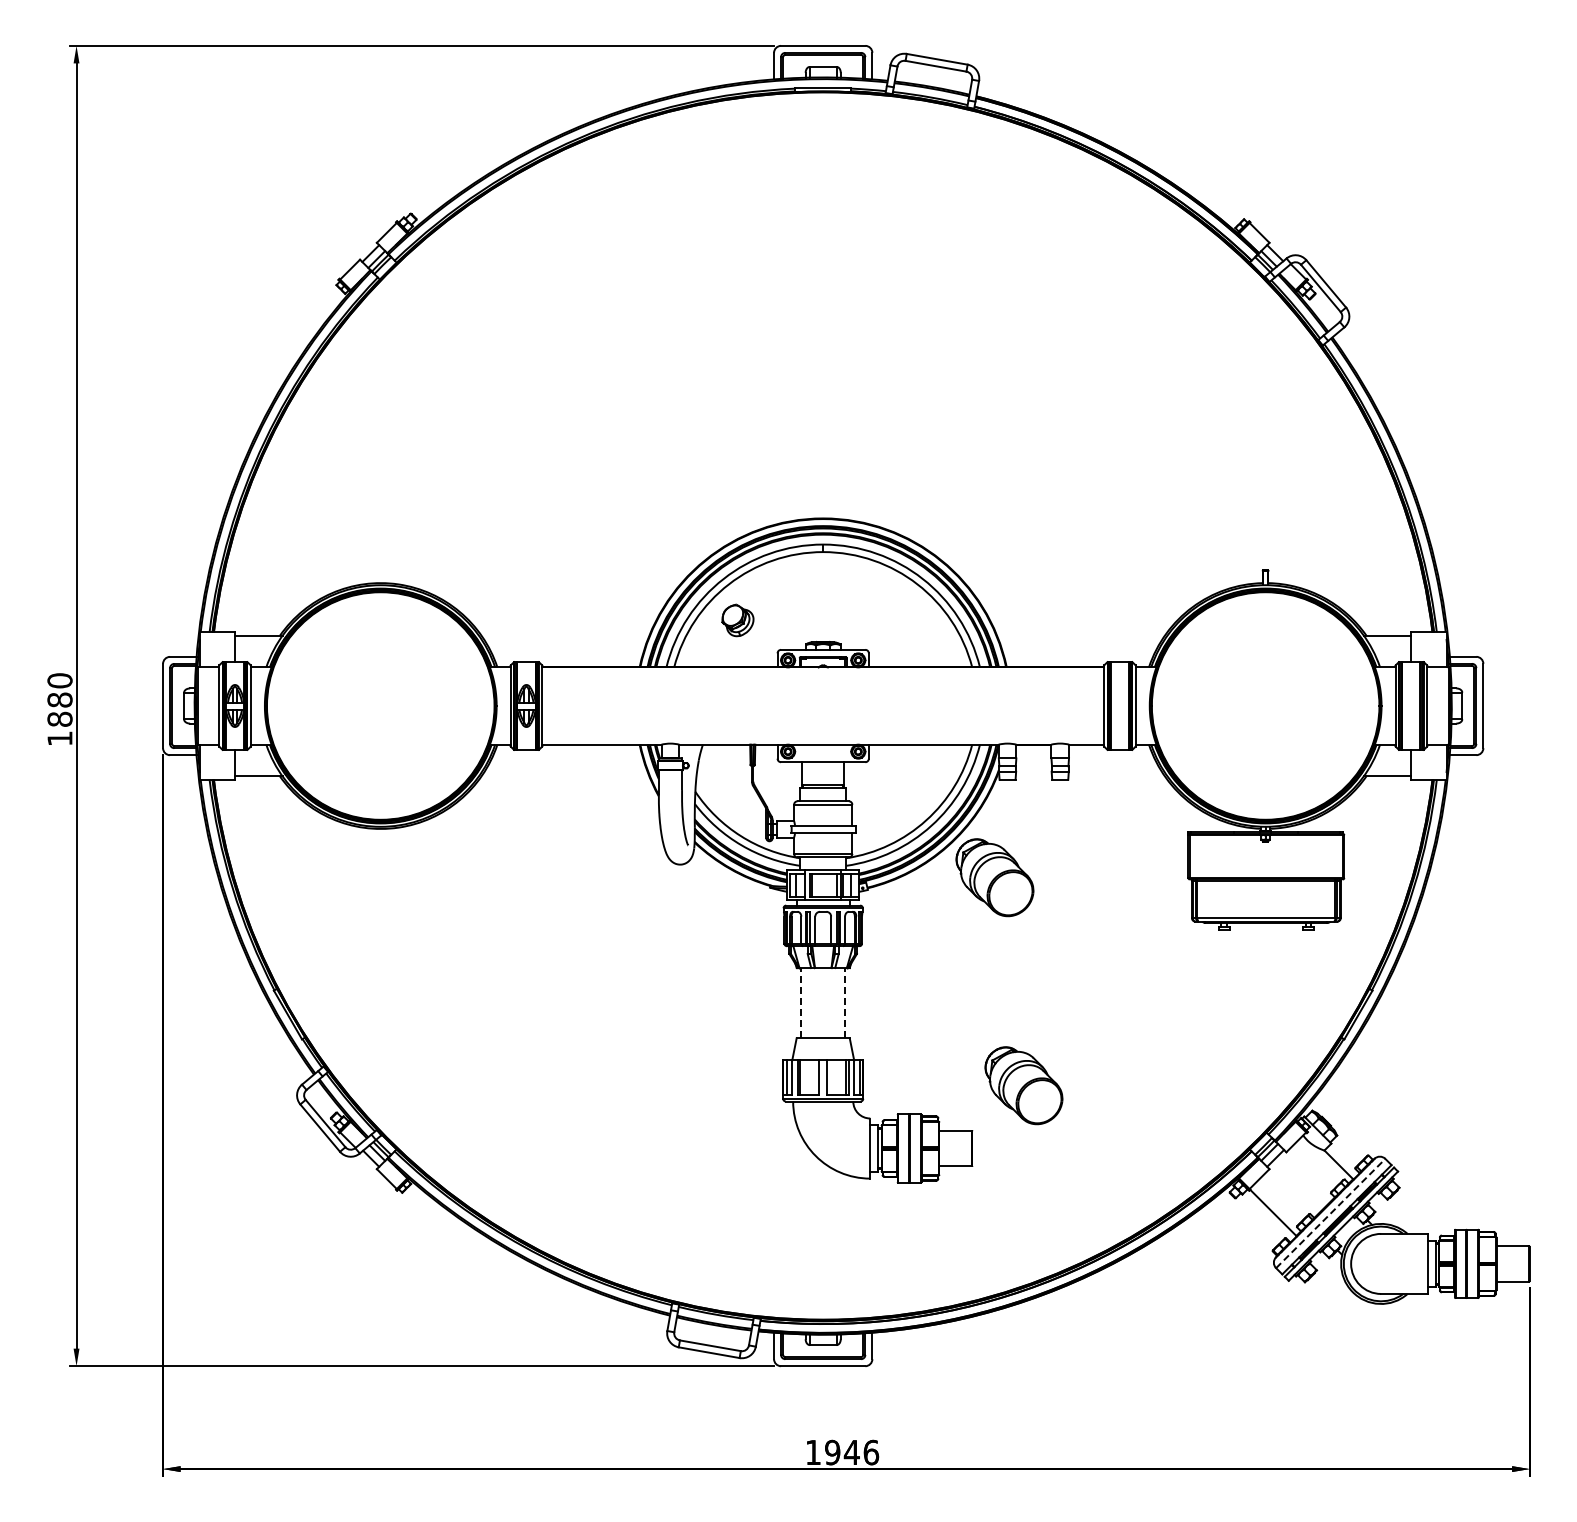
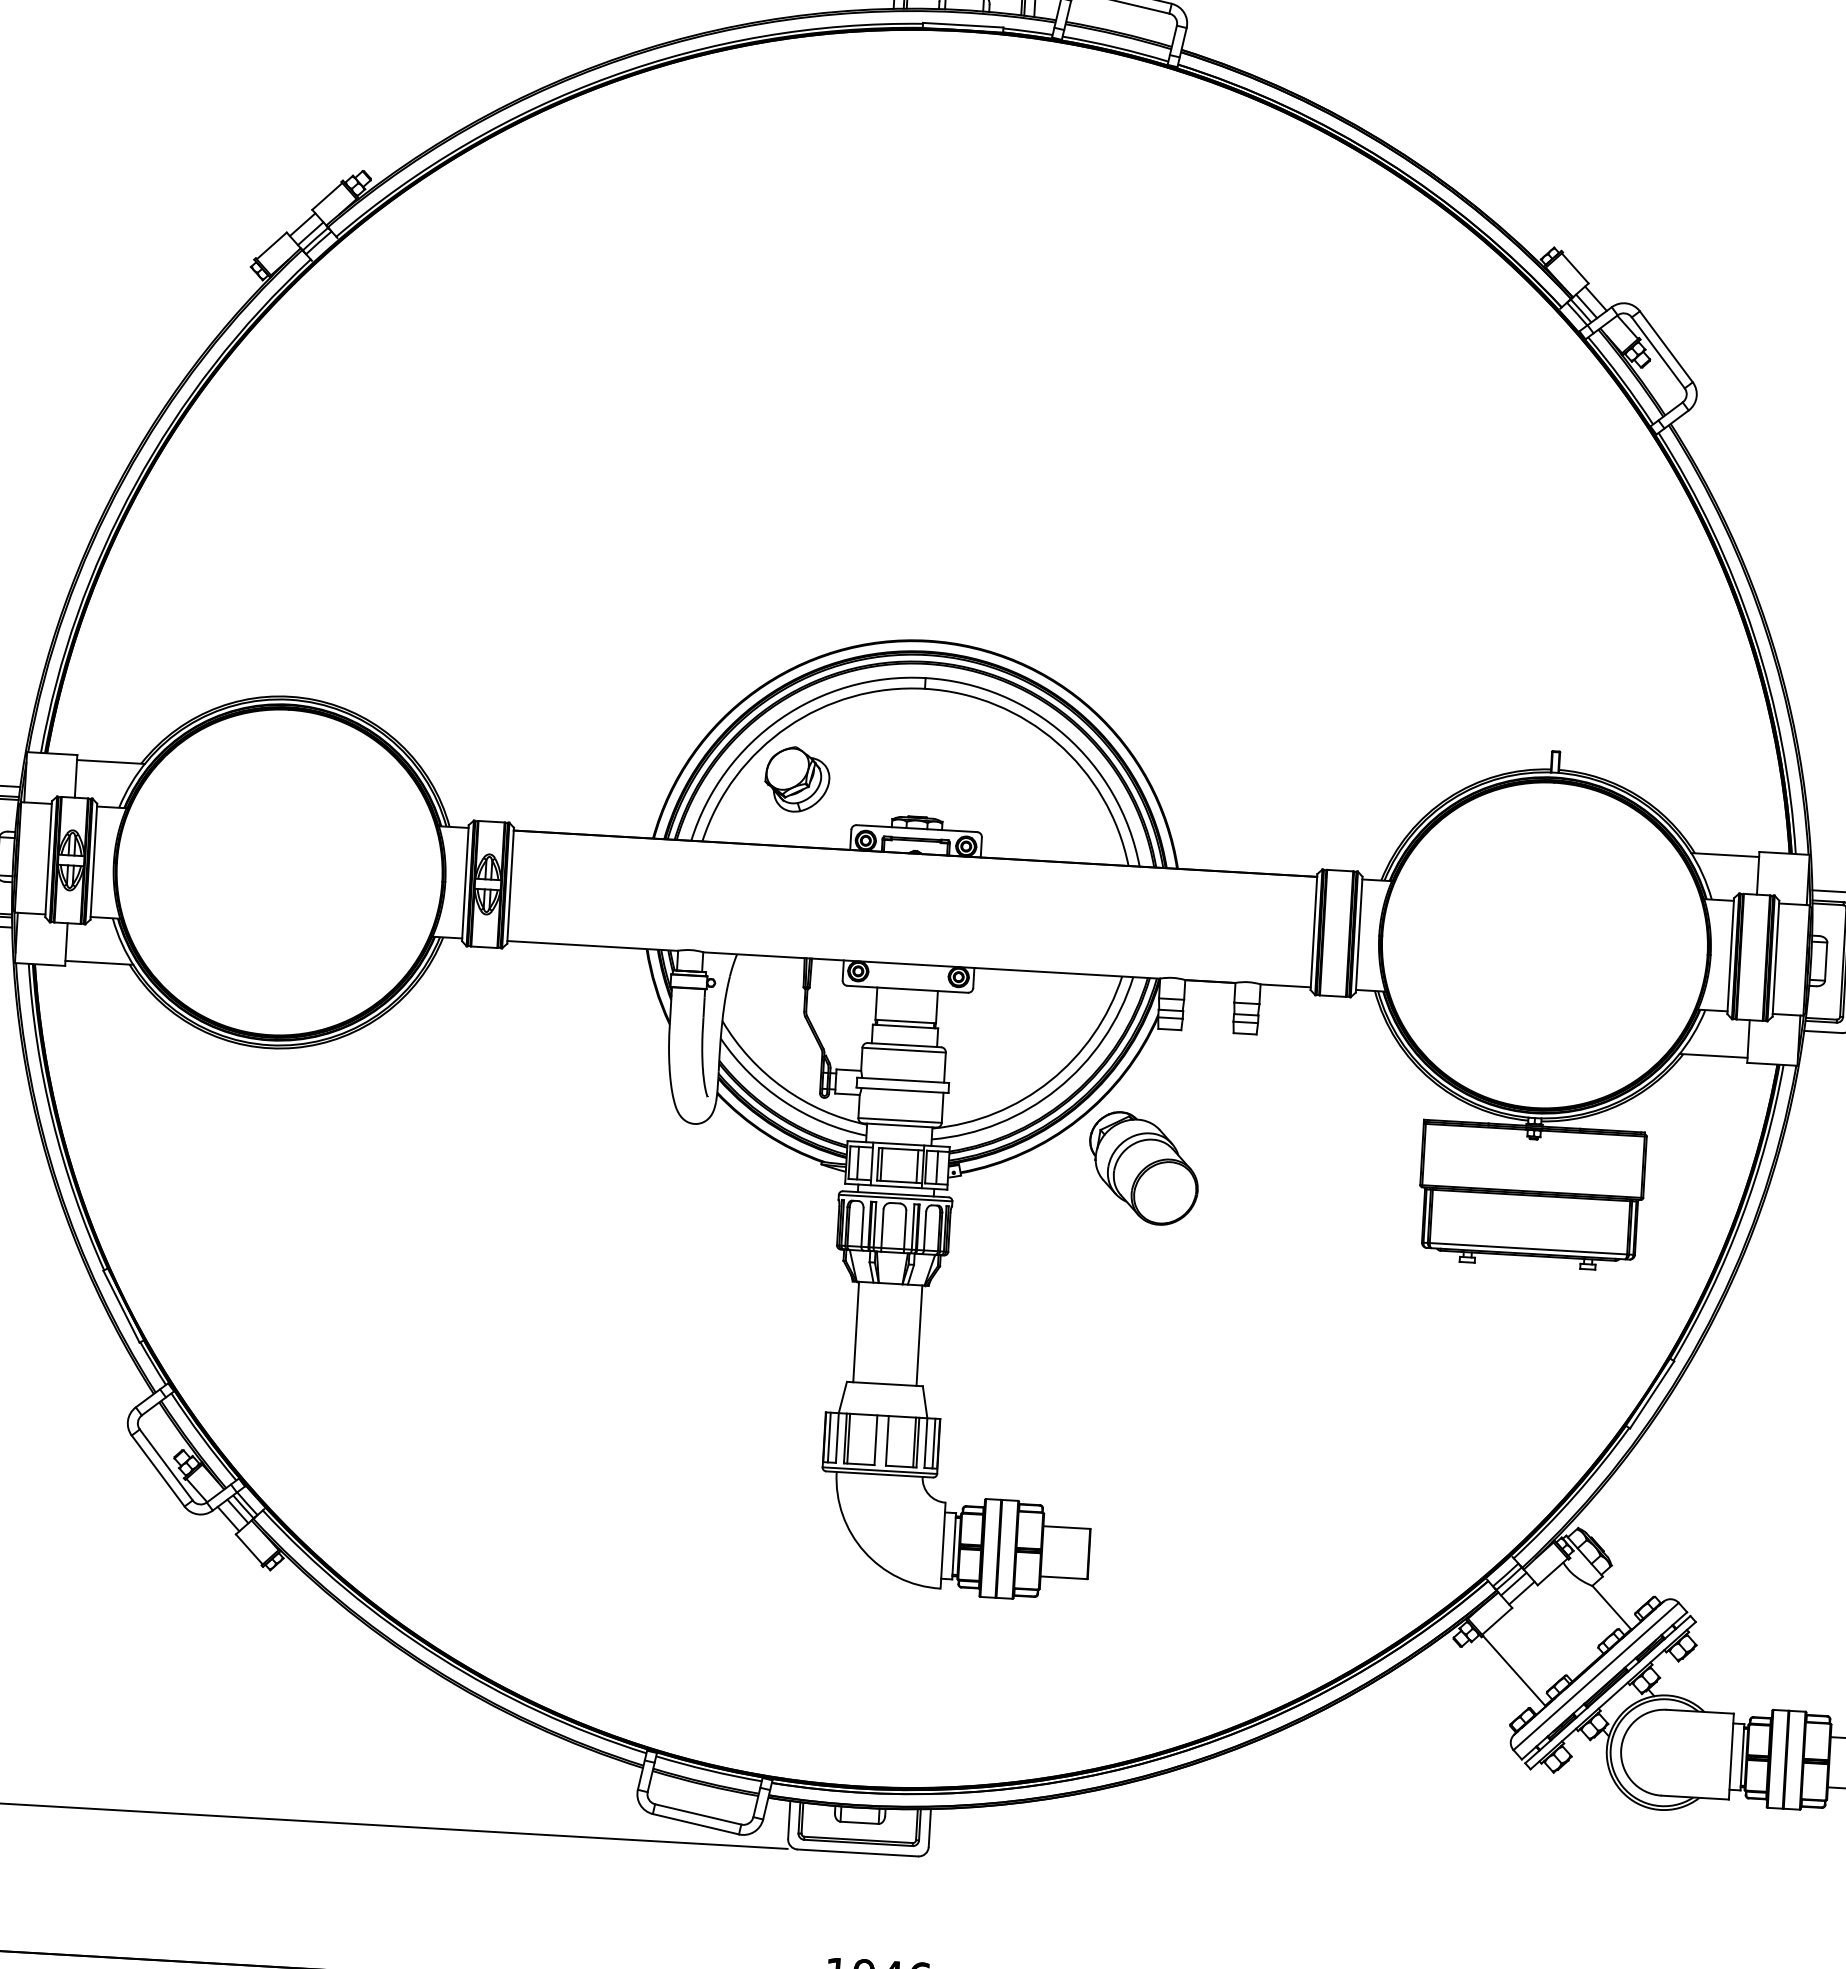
part: (737, 620) -> (796, 779), size x1.43
line: (801, 1002) -> (856, 1331), dashed -> solid
line: (845, 1002) -> (919, 1334), dashed -> solid
part: (1023, 1085) -> (1167, 1468), removed
line: (1331, 1213) -> (1597, 1676), dashed -> solid

